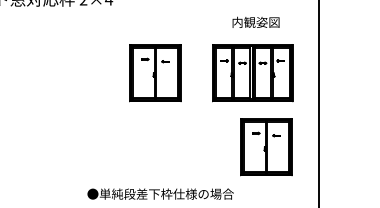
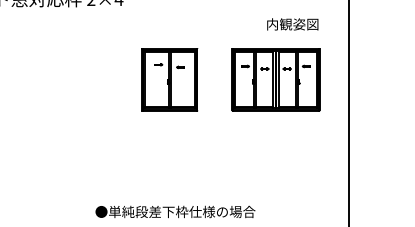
text: (255, 21) -> (292, 23), moved
part: (266, 147) -> (291, 161), removed

